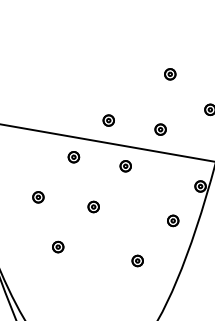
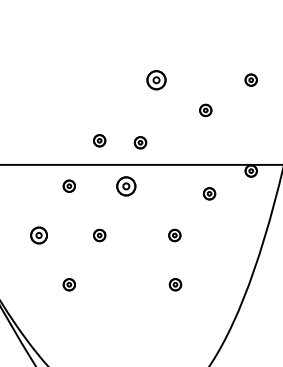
part: (170, 73) -> (156, 79), size x1.6
part: (160, 129) -> (140, 142), moved
part: (125, 165) -> (125, 185), size x1.6
part: (37, 197) -> (38, 235), size x1.4
part: (172, 220) -> (174, 235), moved
part: (137, 260) -> (175, 284), moved

